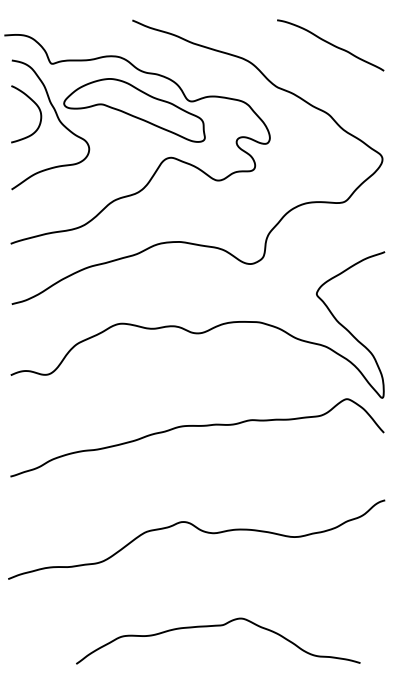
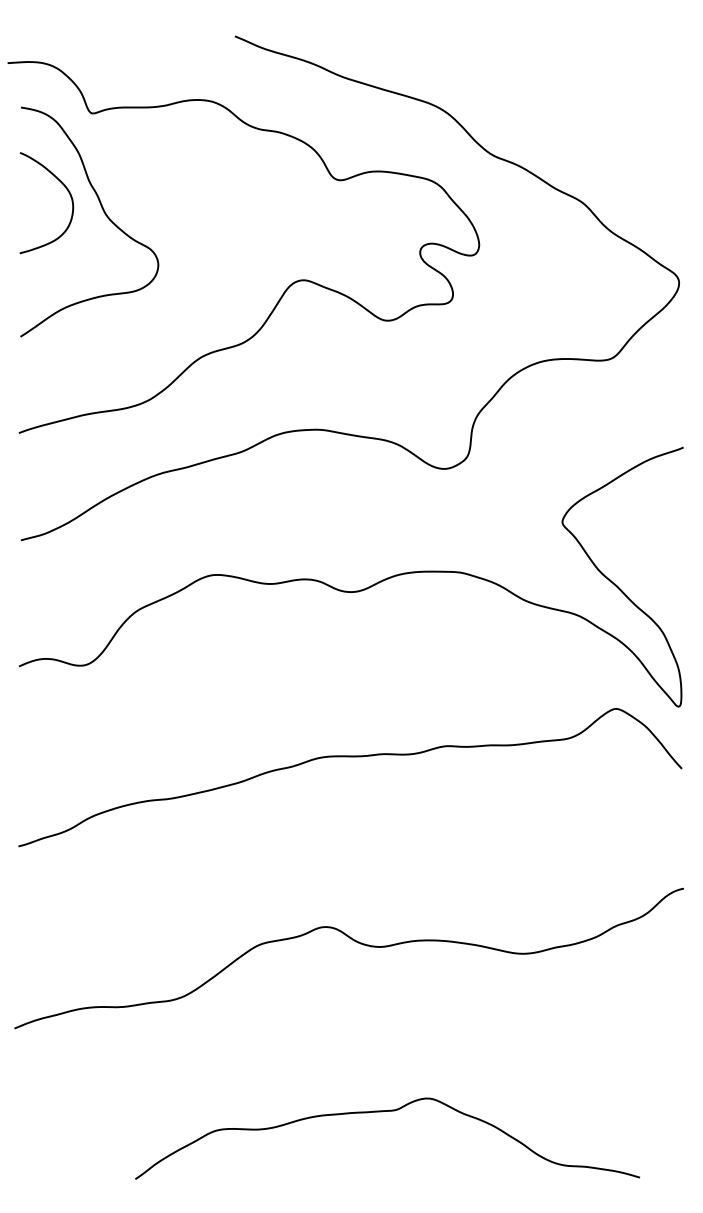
curve: (330, 44) -> (586, 79), removed
part: (134, 110) -> (238, 196), removed

